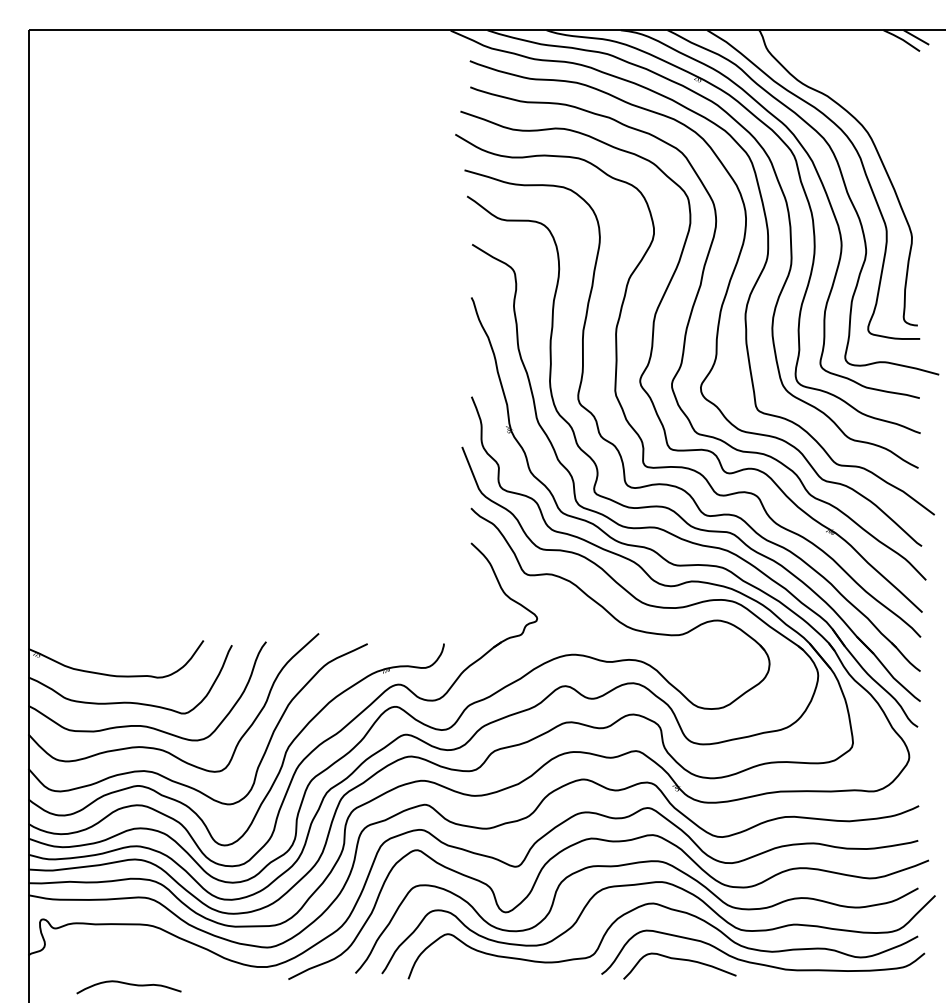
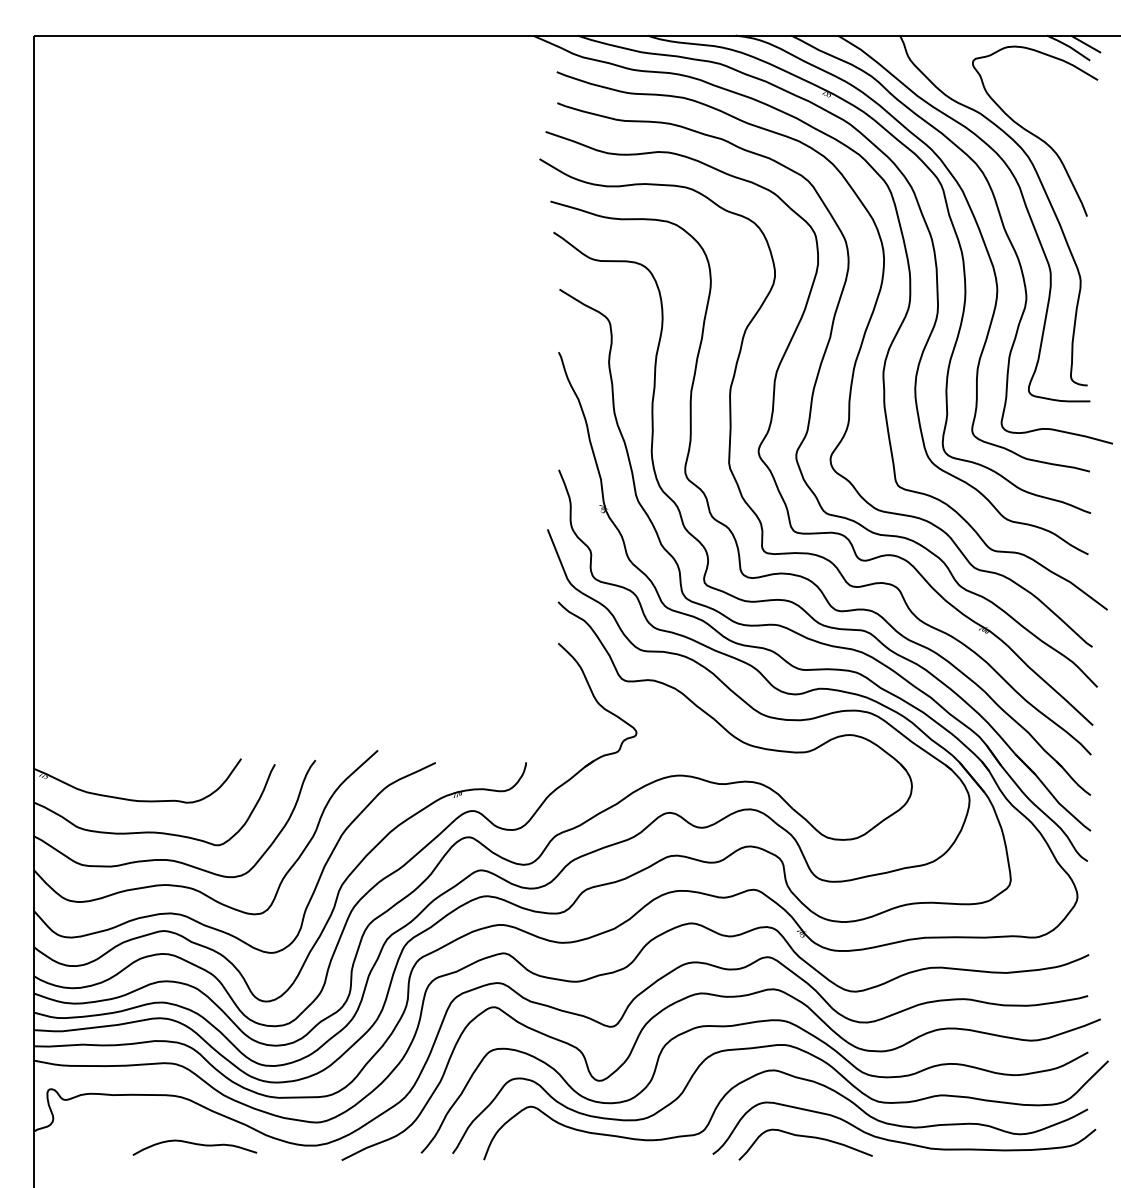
curve: (872, 112) -> (1033, 133), added
curve: (128, 984) -> (194, 1144), moved

